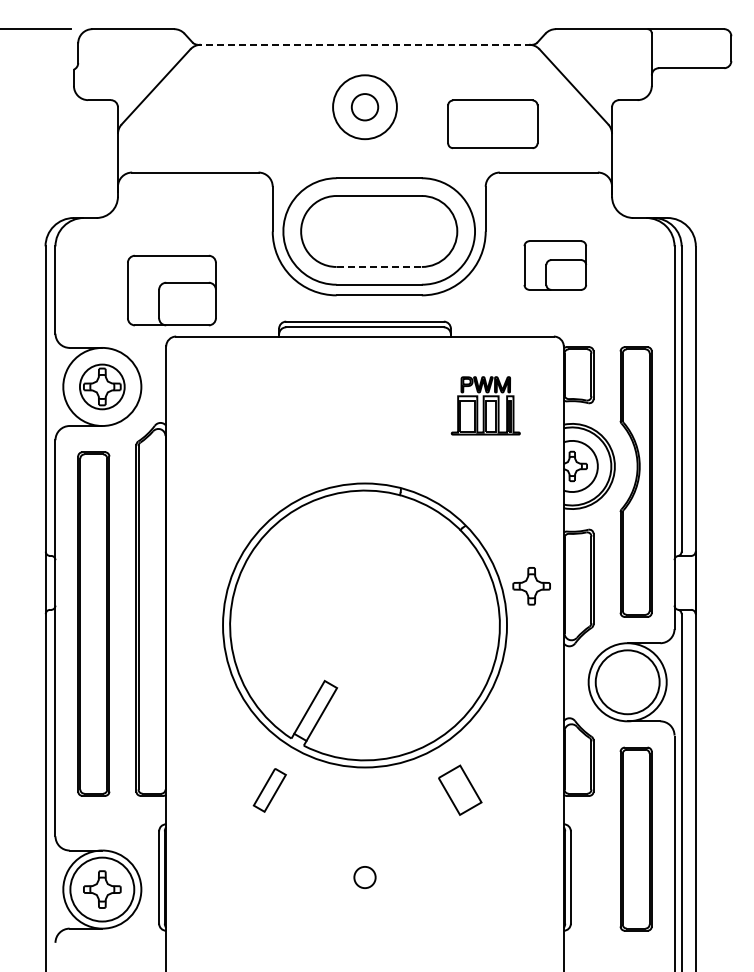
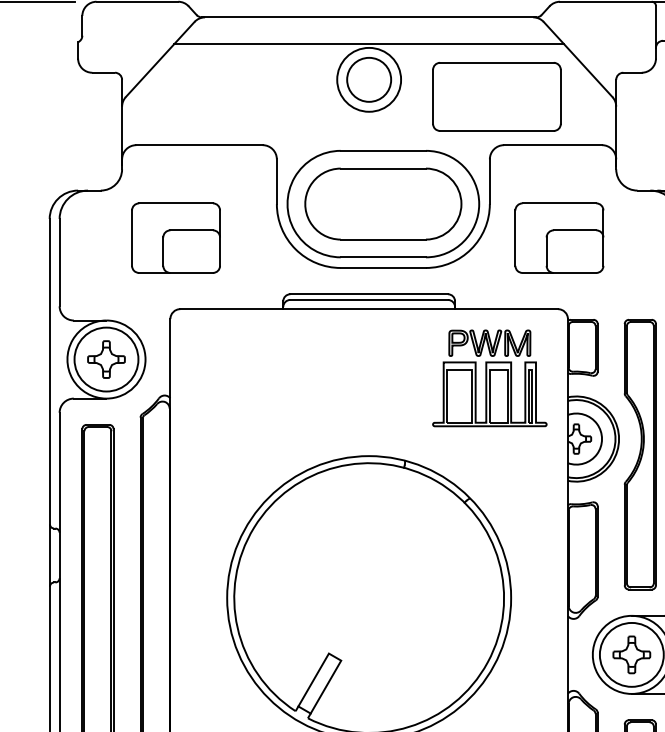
line: (364, 44) -> (368, 17), dashed -> solid
line: (364, 71) -> (368, 44), added
circle: (365, 107) -> (369, 80), size x1.67
part: (492, 124) -> (496, 97), size x1.43
part: (555, 265) -> (559, 238), size x1.43
line: (379, 266) -> (383, 239), dashed -> solid
part: (171, 290) -> (175, 238), moved
circle: (102, 386) -> (106, 359), size x1.43
part: (485, 405) -> (489, 378), size x1.67
part: (531, 586) -> (631, 655), moved

